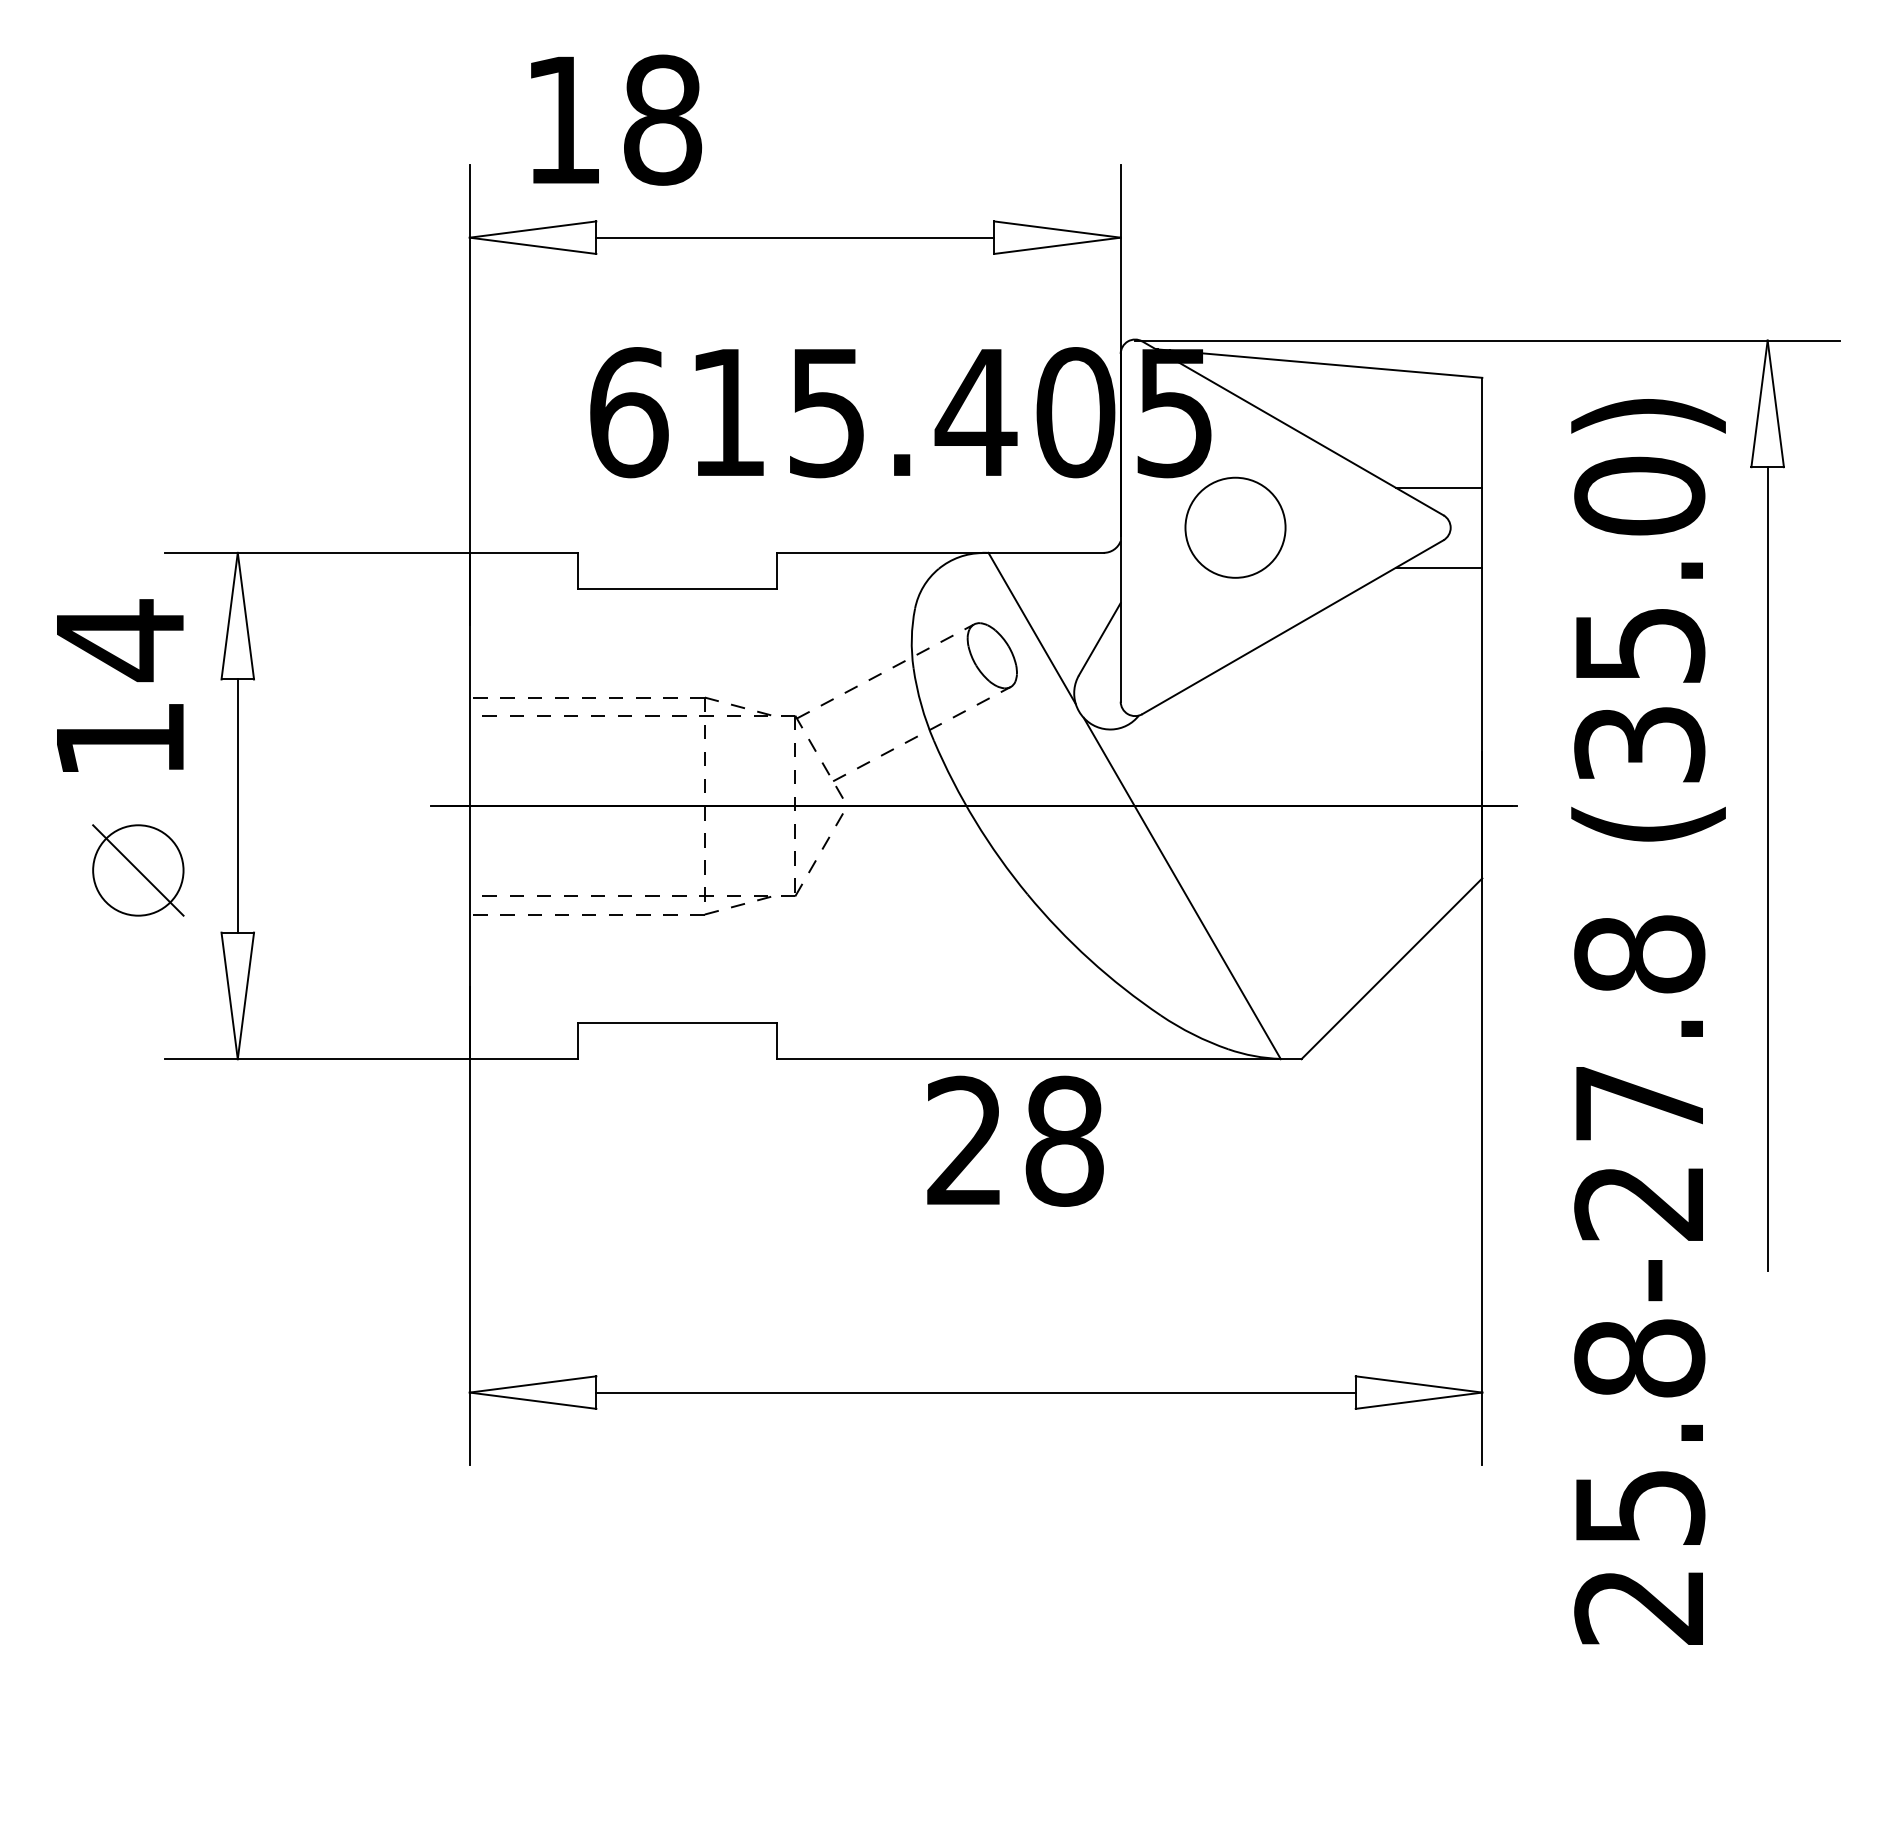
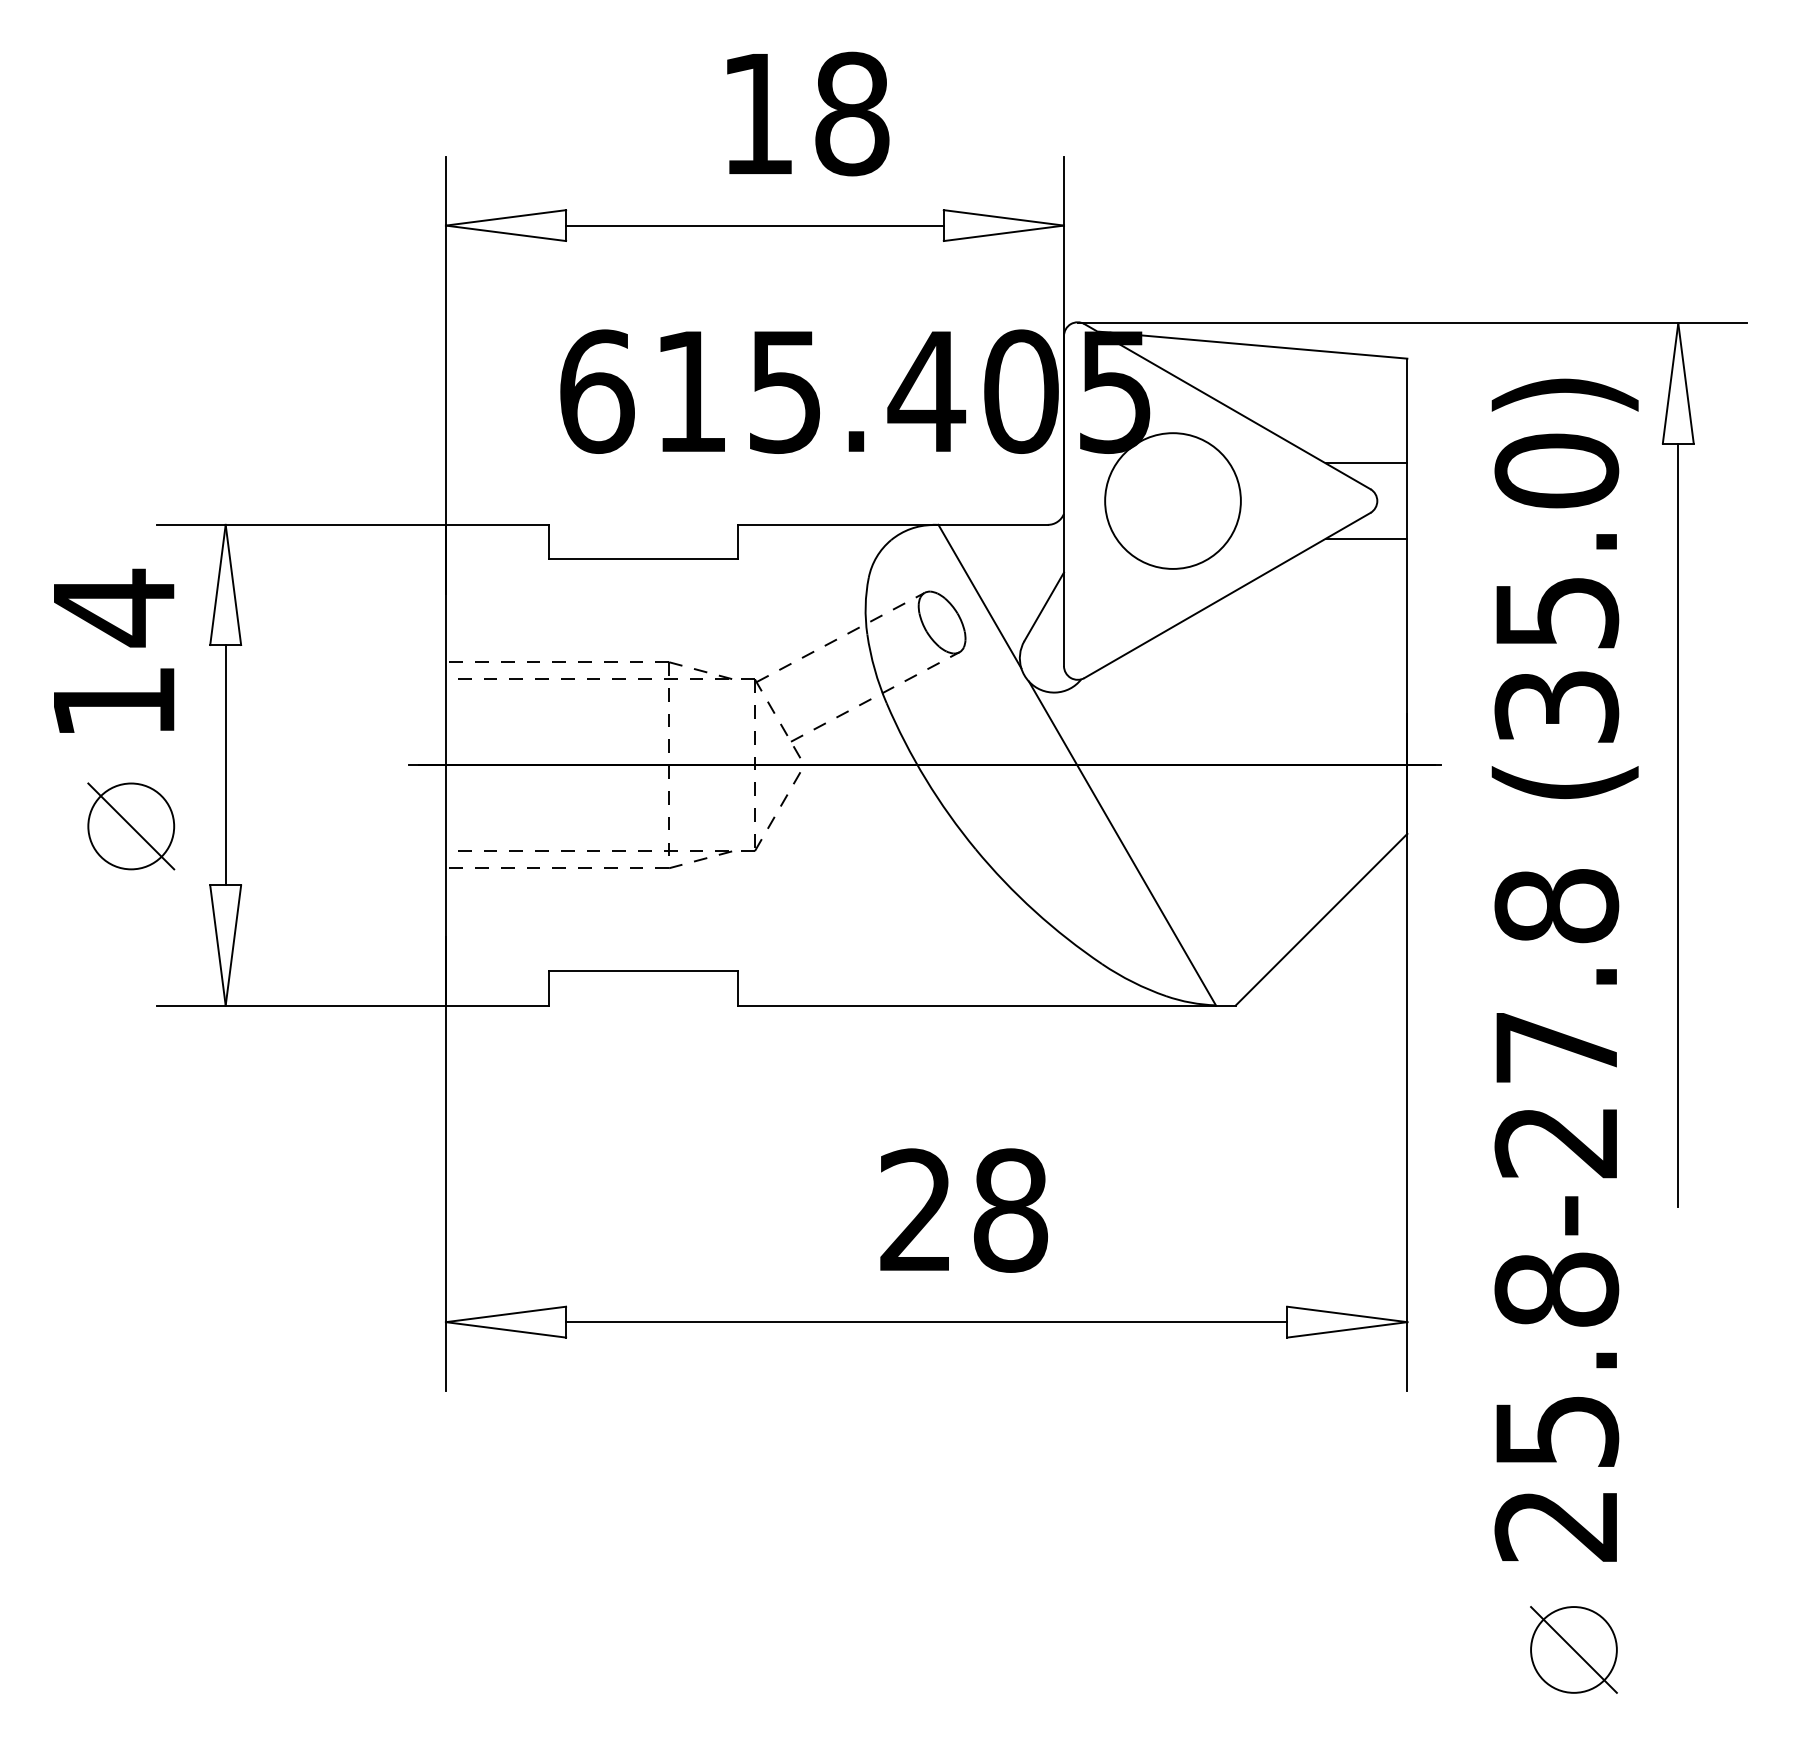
text: (616, 119) -> (808, 113), moved
circle: (1234, 527) -> (1172, 500), size x1.43
text: (1014, 1141) -> (963, 1210), moved
part: (1657, 1737) -> (1573, 1649), added

